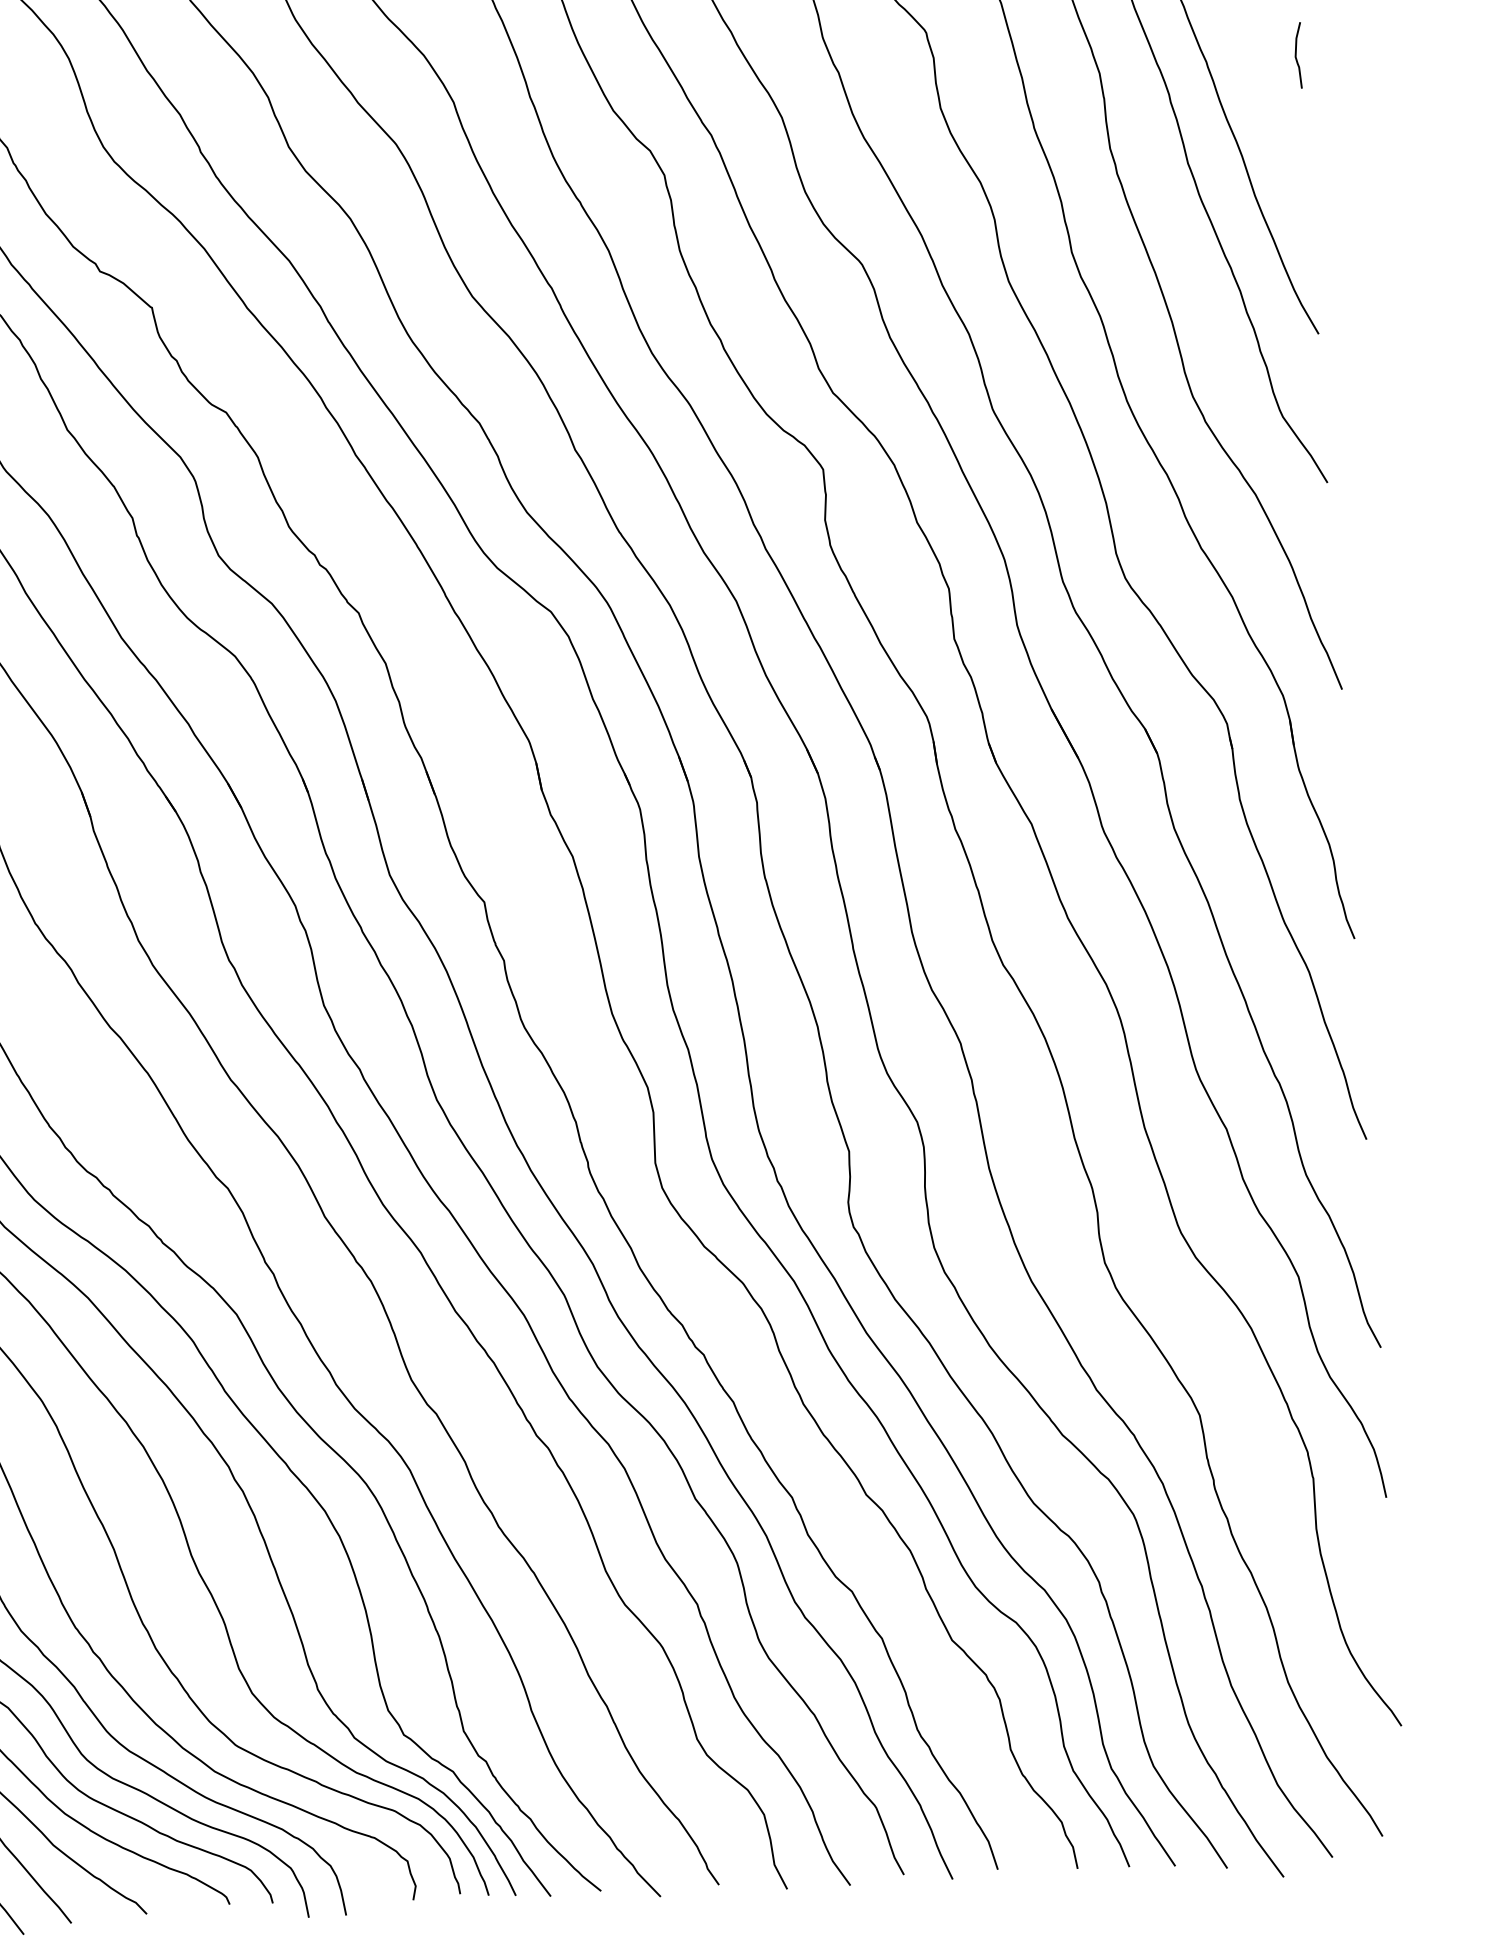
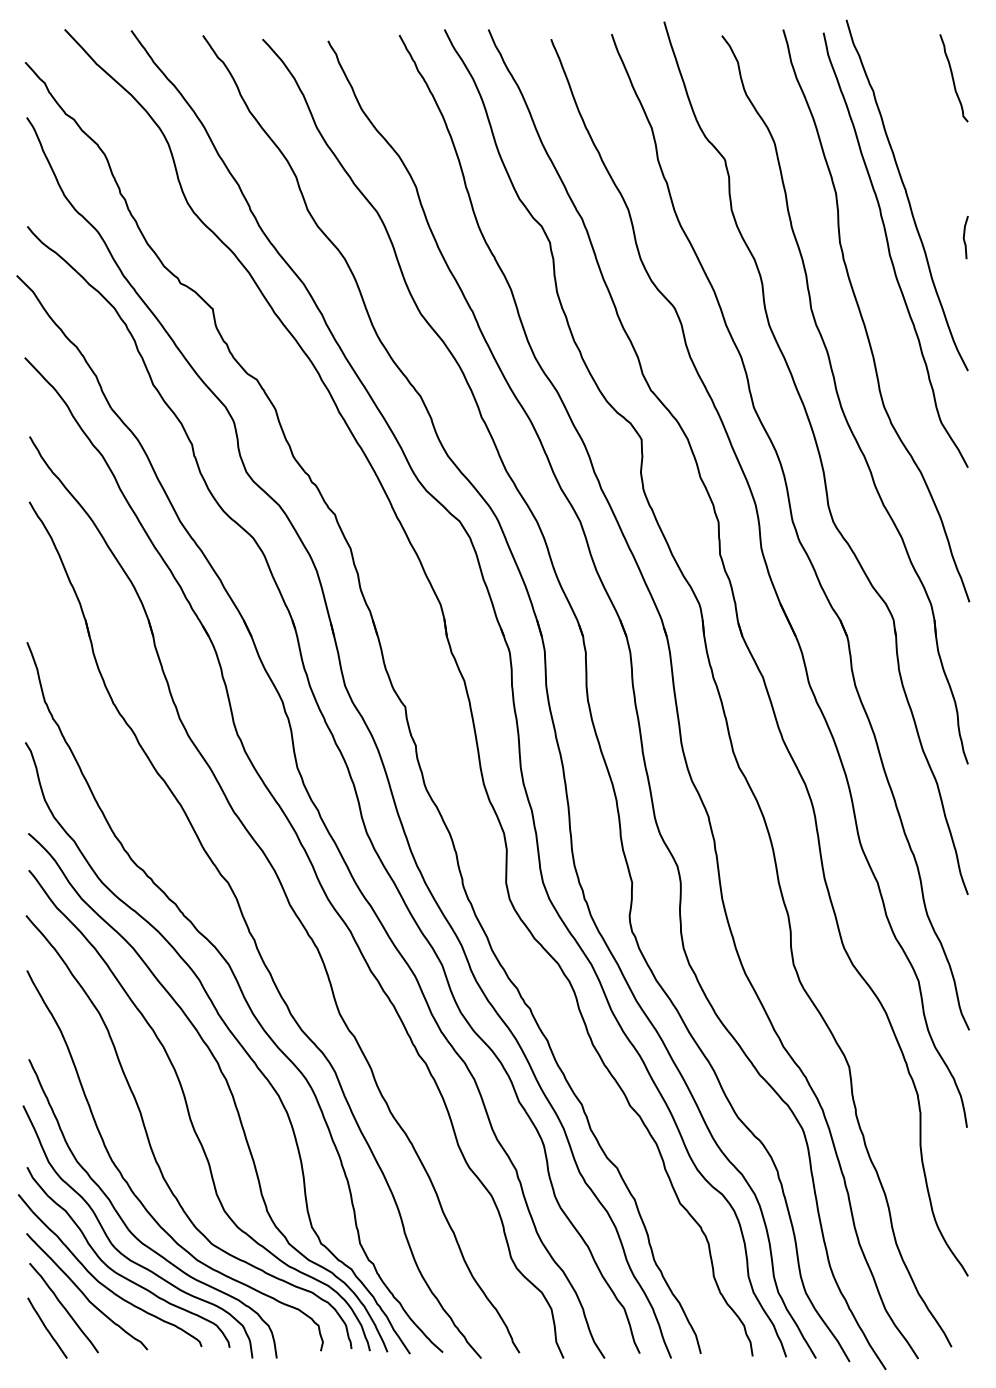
curve: (1296, 55) -> (964, 237), moved

